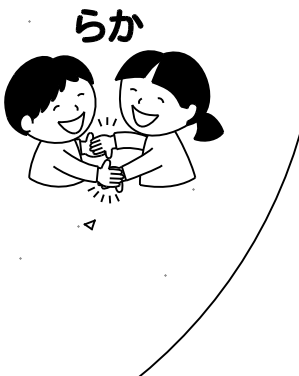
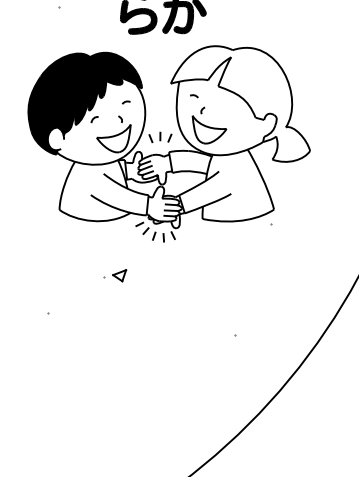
fill: (169, 95) -> (240, 103), removed
curve: (160, 99) -> (229, 108), removed
part: (86, 224) -> (115, 275), moved

